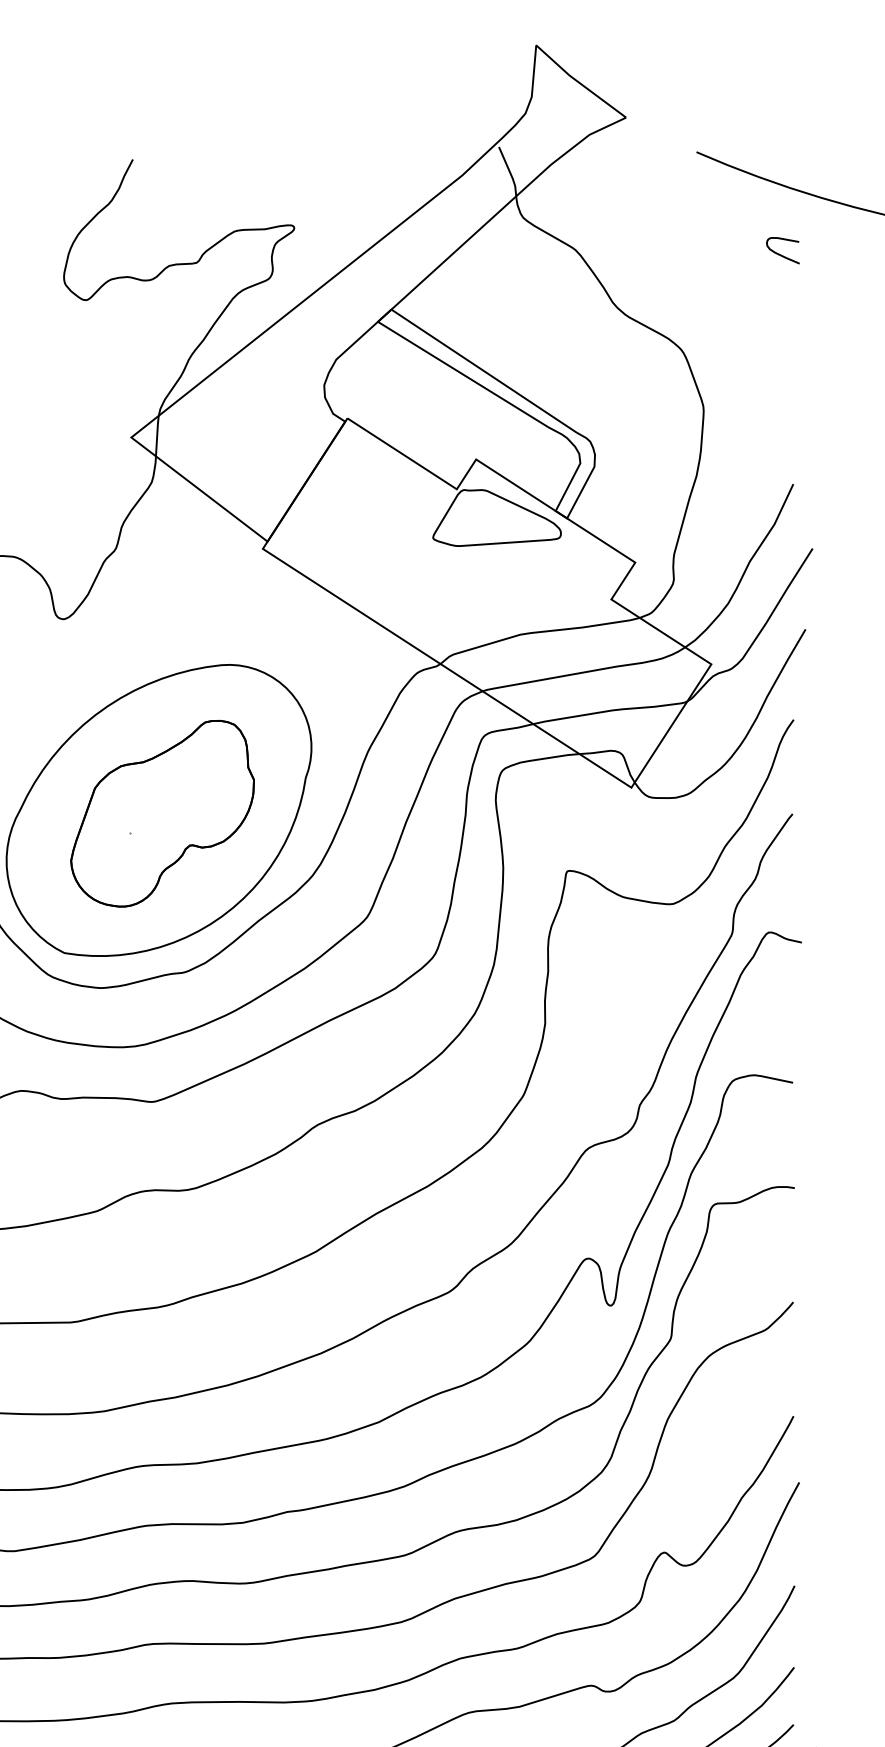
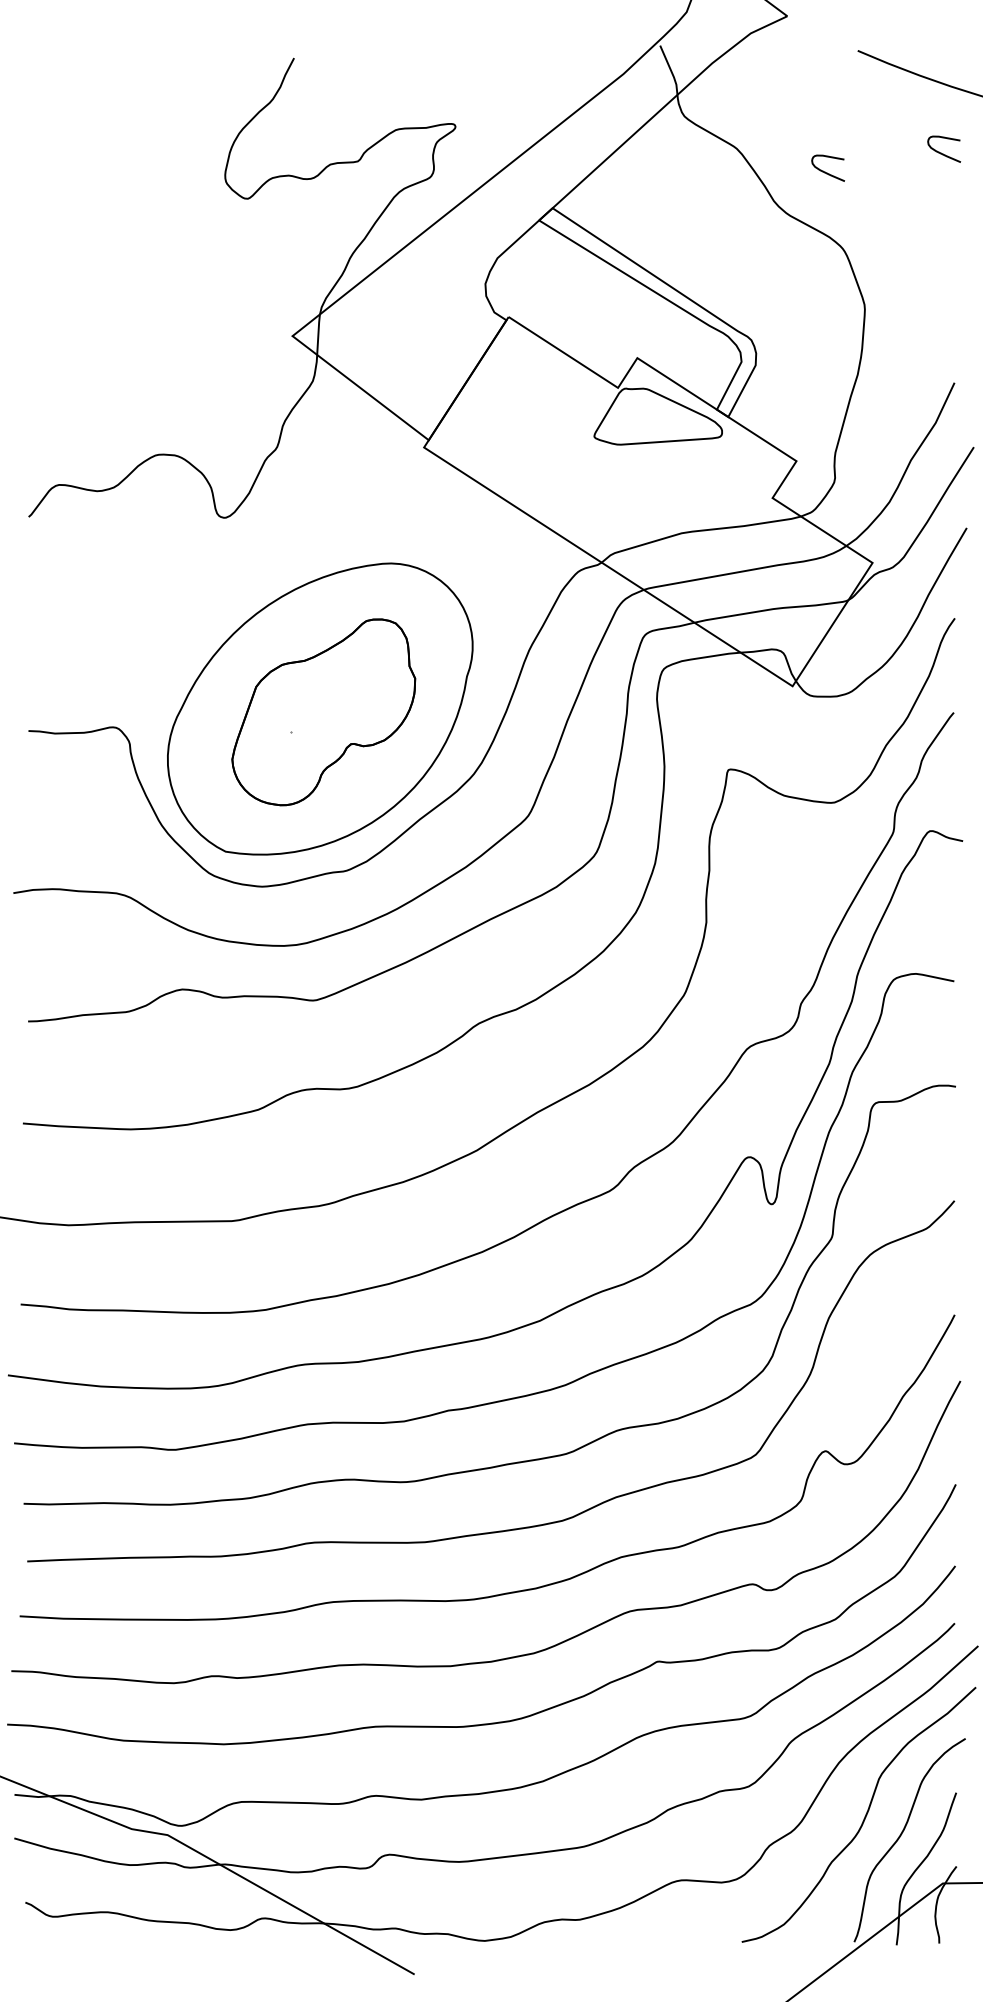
curve: (664, 272) -> (825, 171), added

